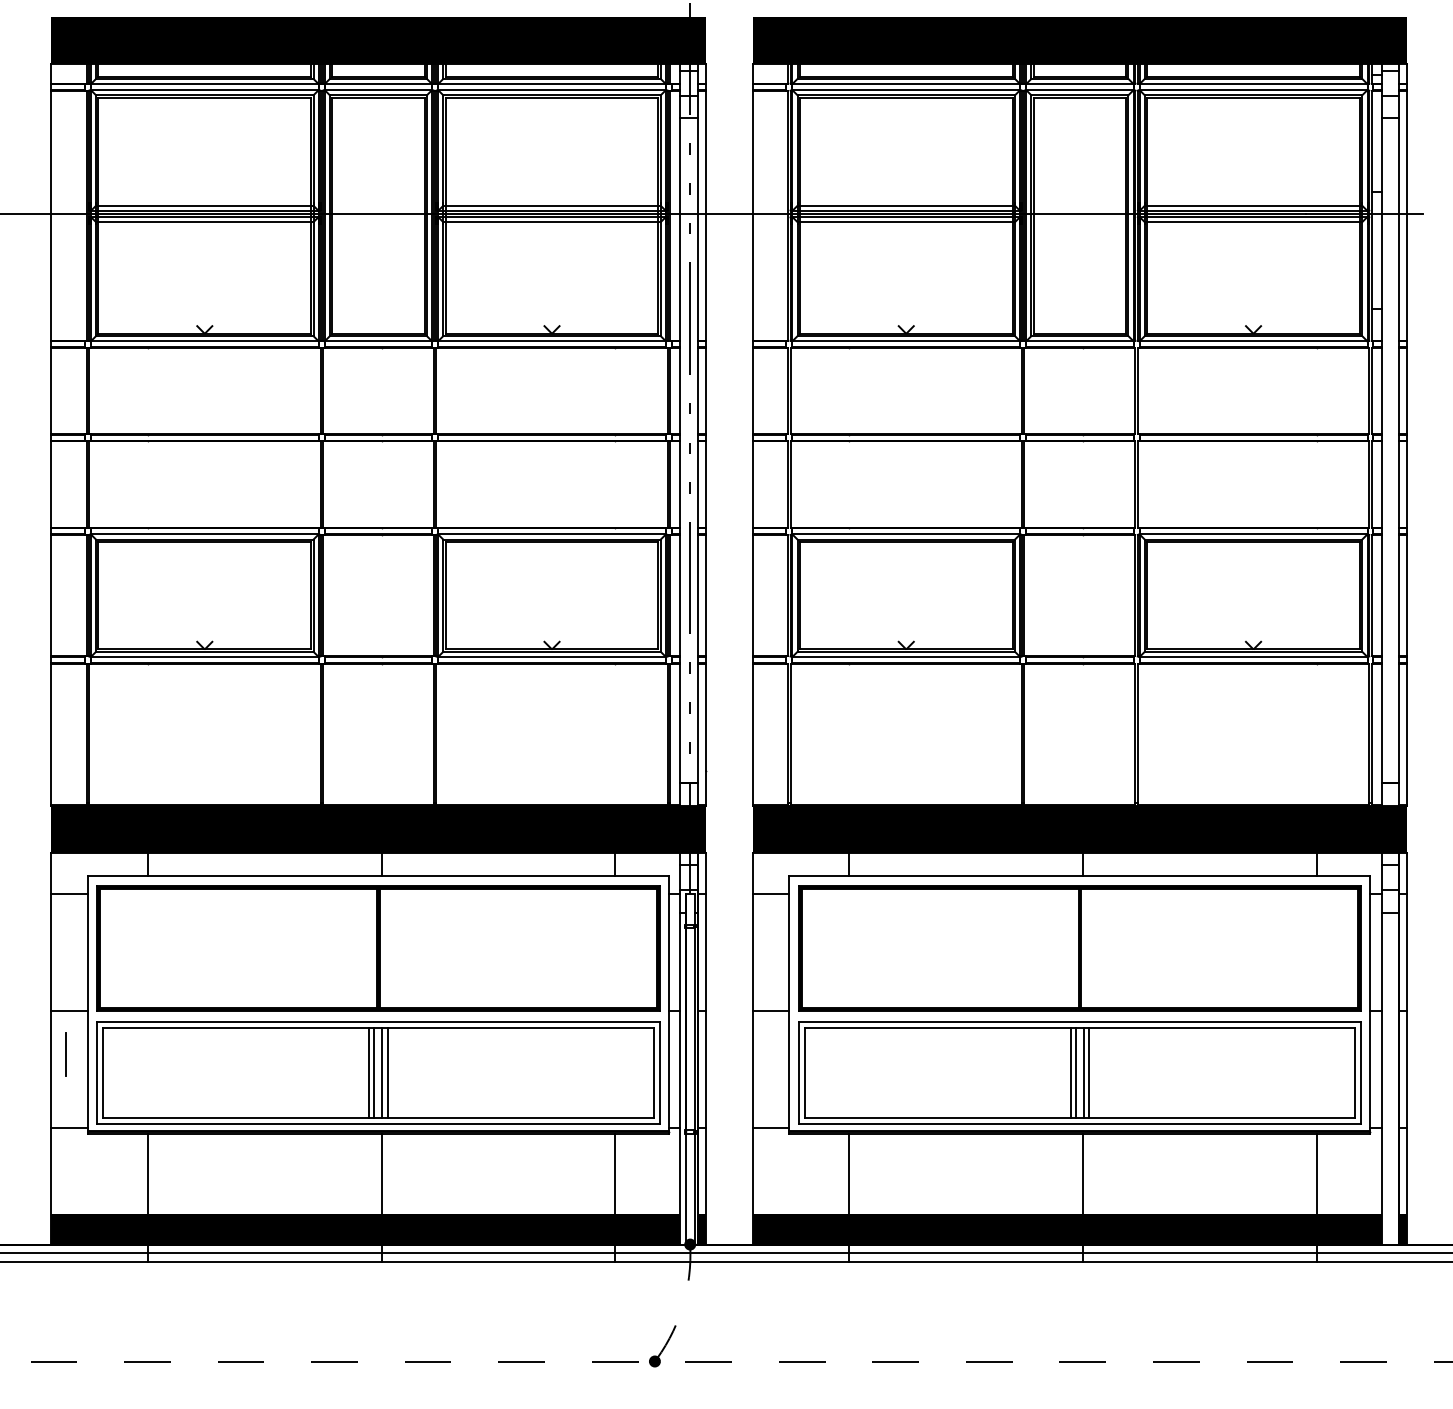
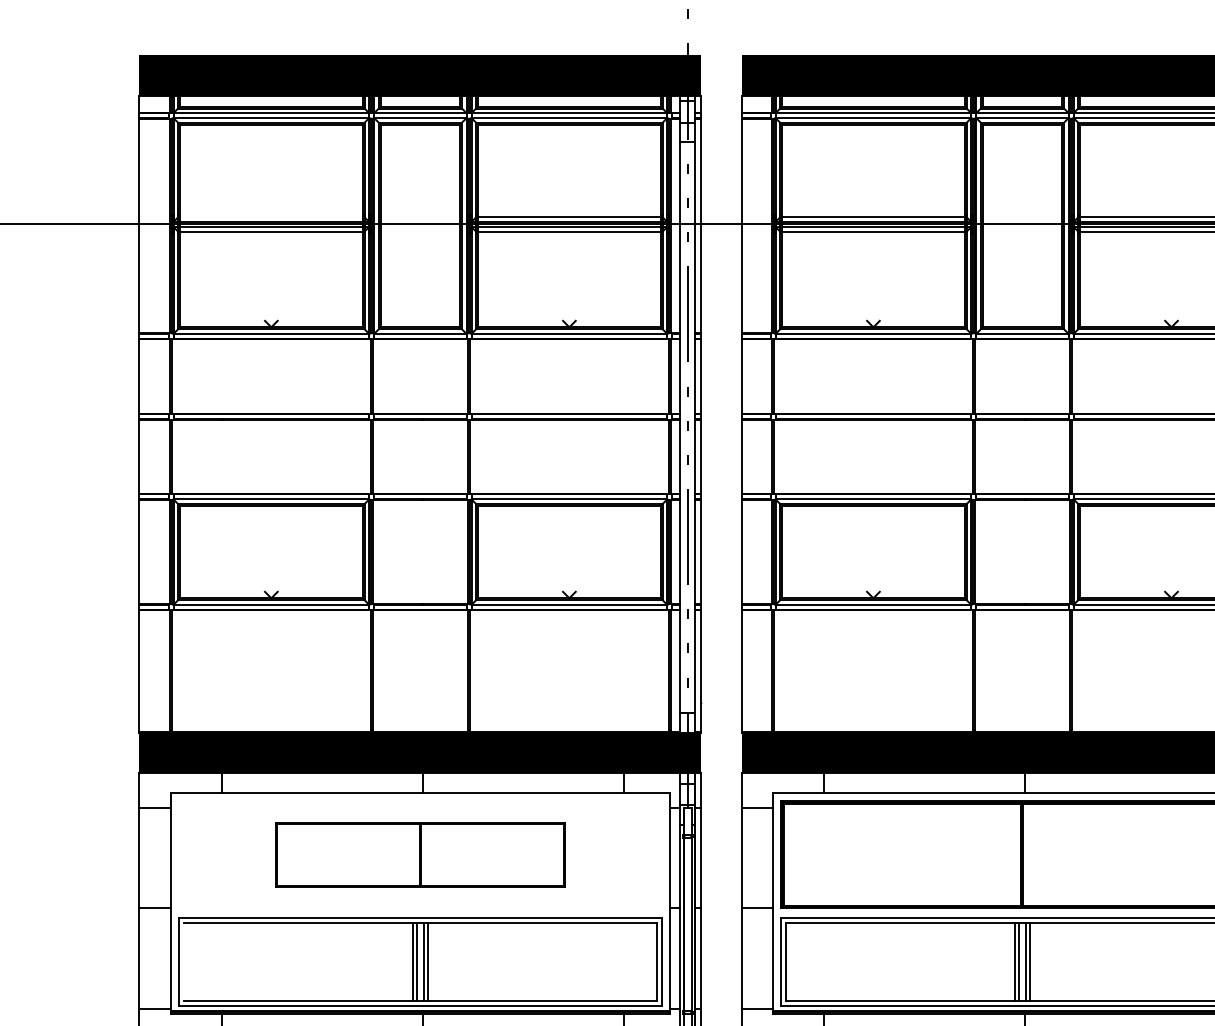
line: (204, 205) -> (271, 217), removed
part: (378, 948) -> (420, 854), size x0.6
line: (65, 1054) -> (151, 945), removed
line: (103, 1073) -> (184, 962), removed

